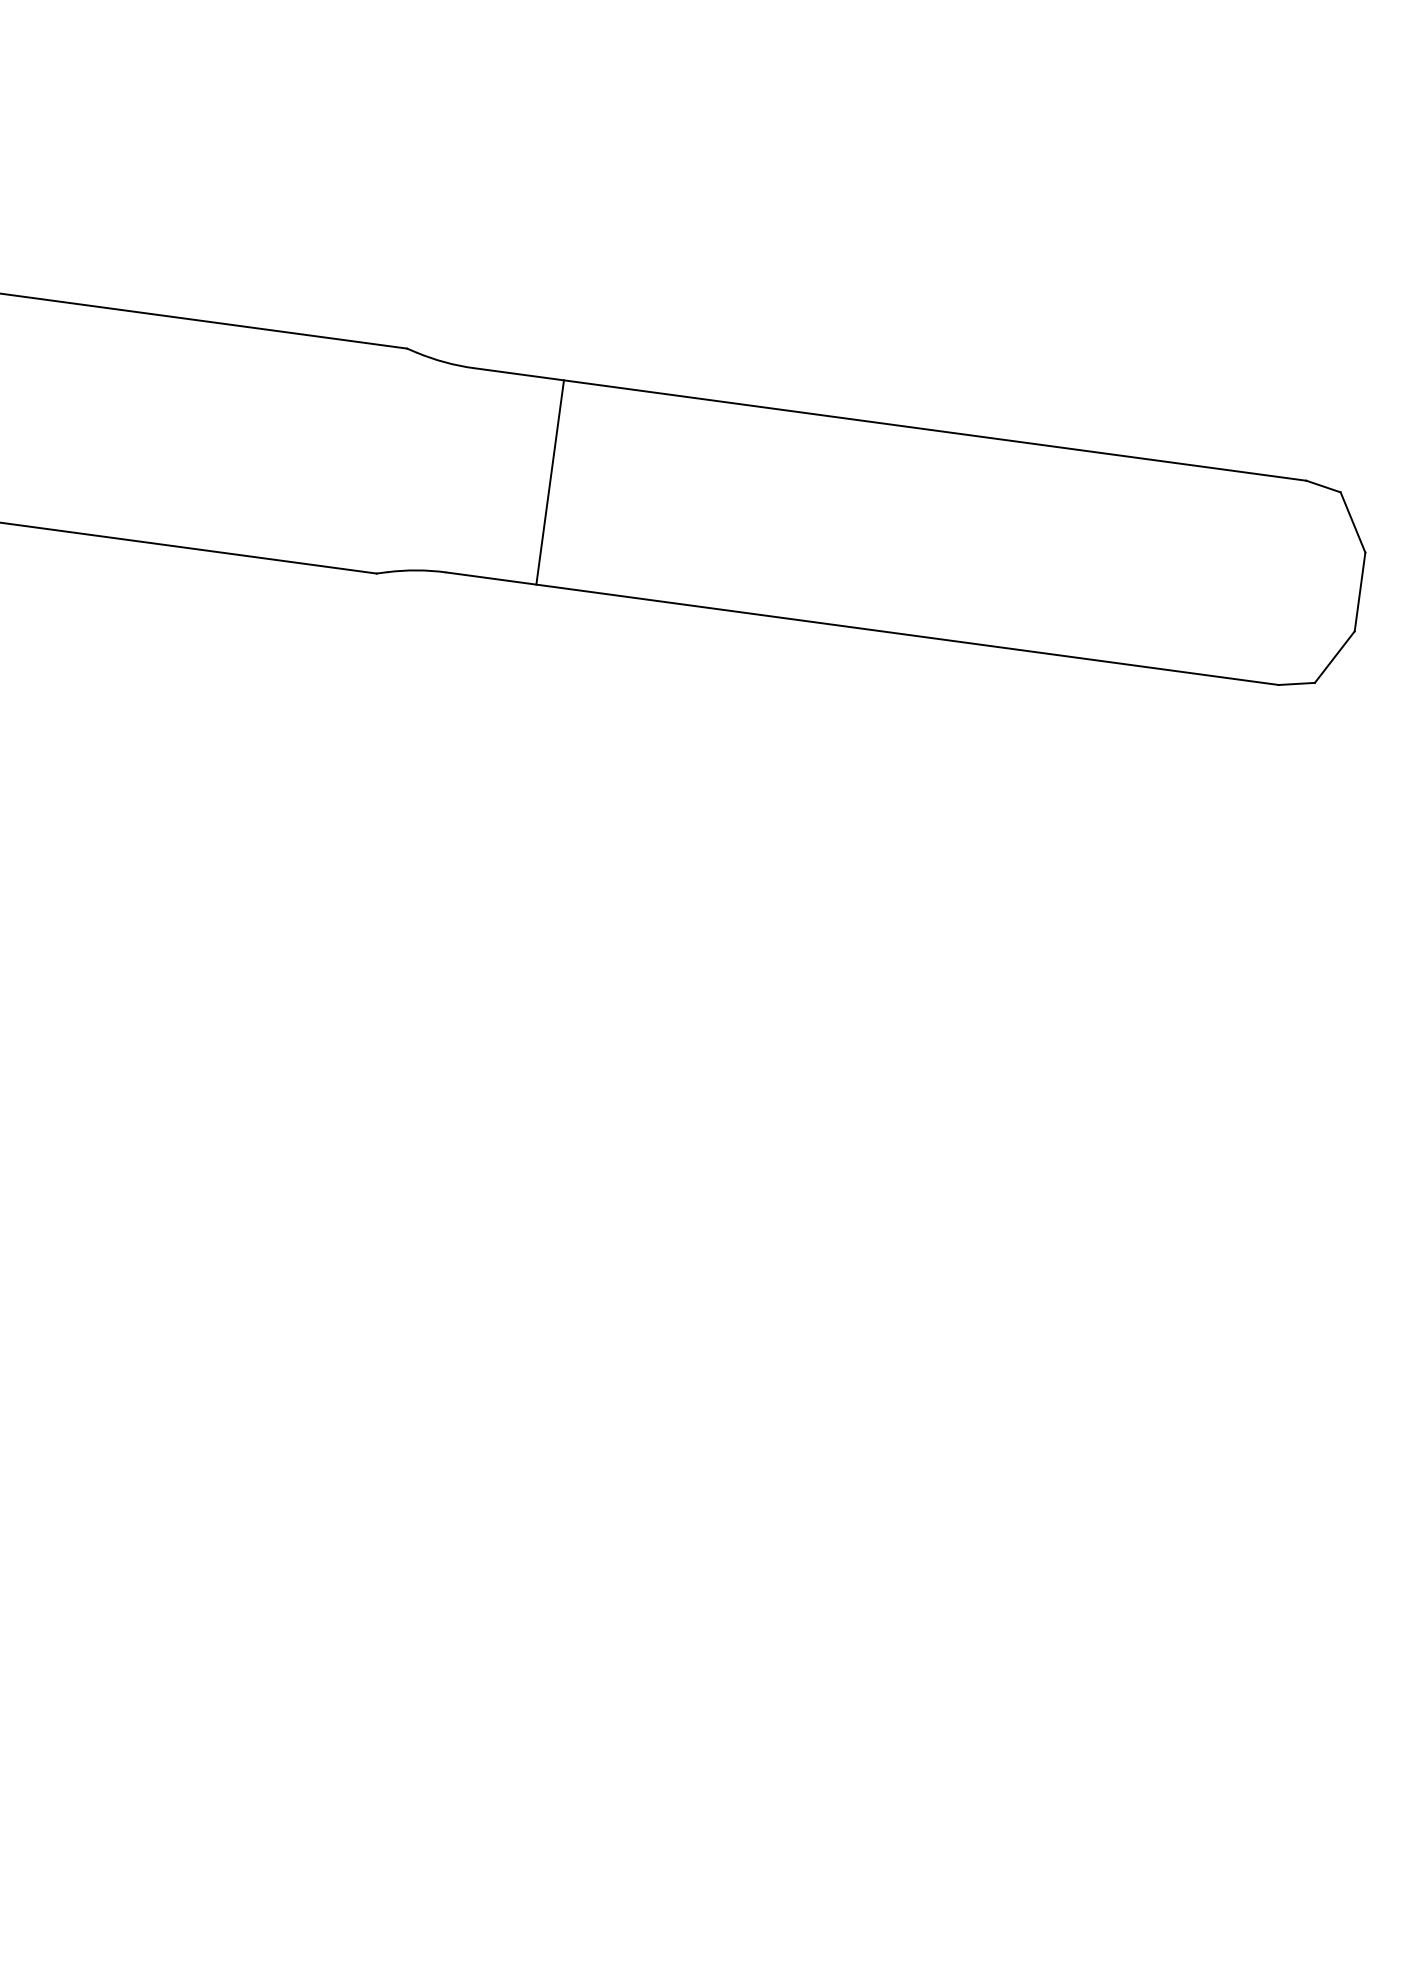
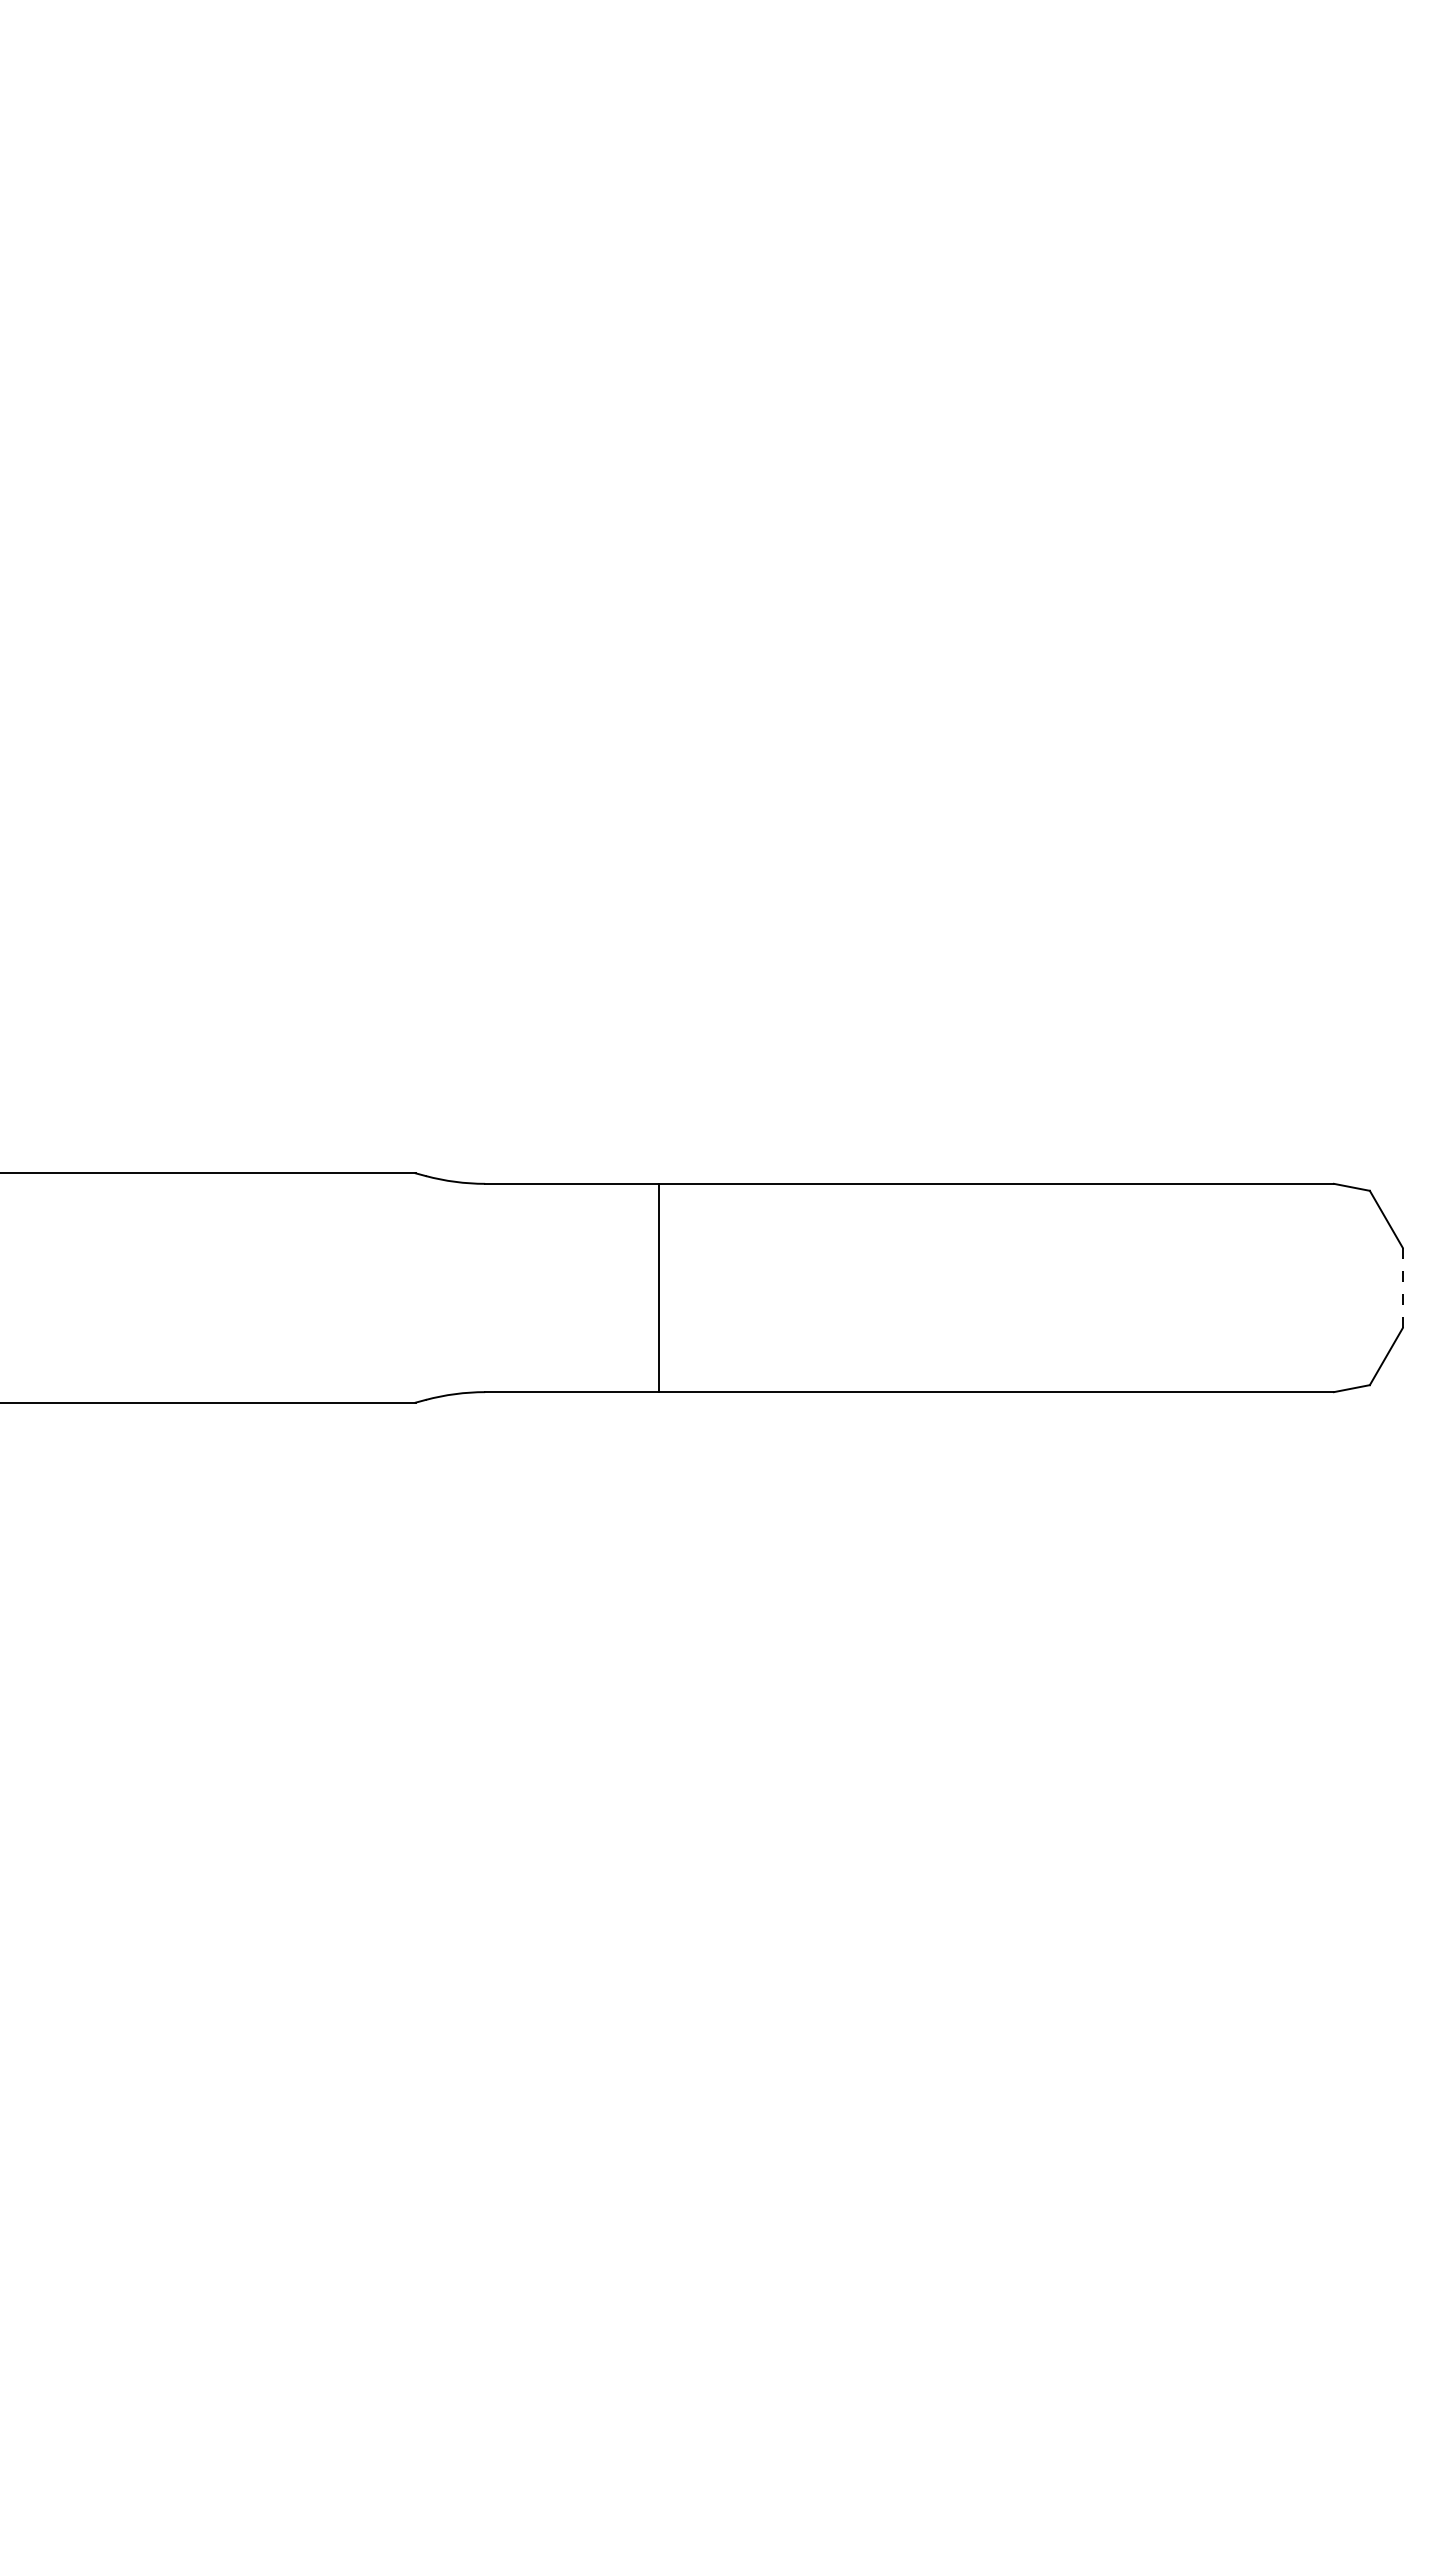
line: (549, 481) -> (658, 1287), moved
line: (1359, 591) -> (1402, 1287), solid -> dashed

